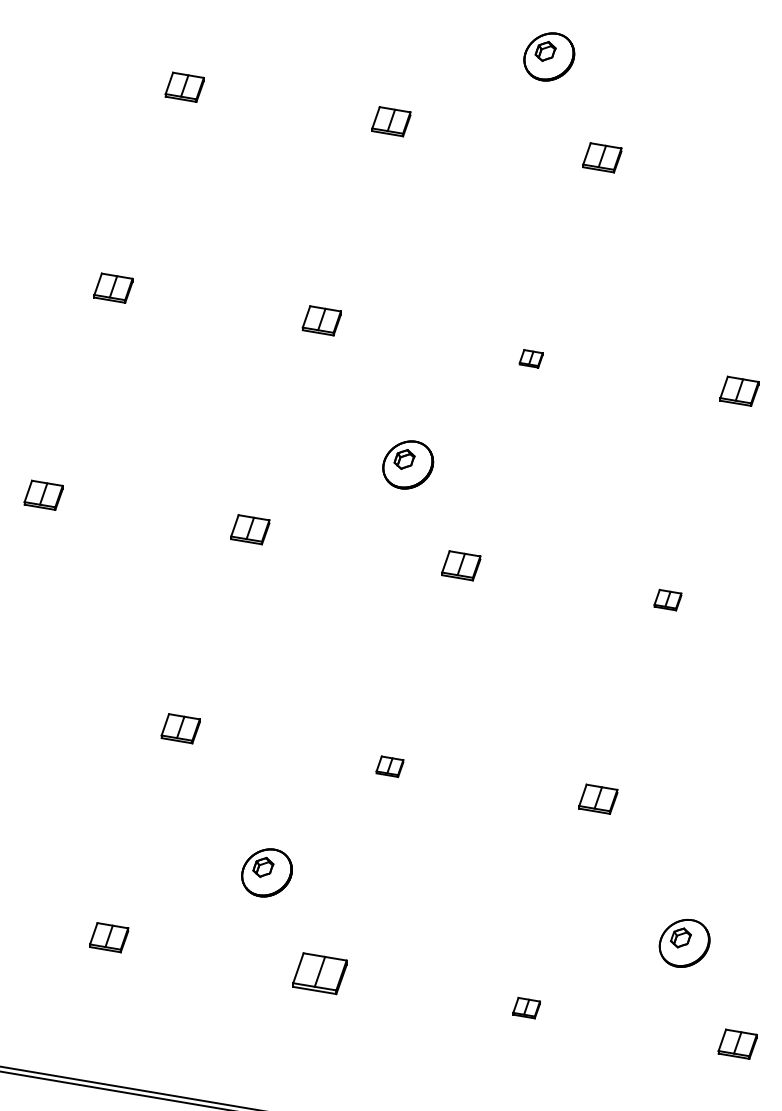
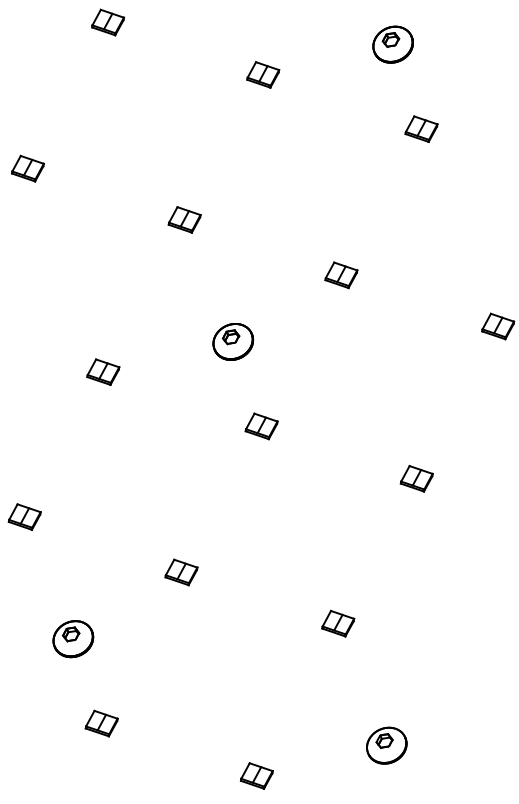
part: (531, 358) -> (341, 275), size x1.67
part: (667, 599) -> (416, 478), size x1.43
part: (389, 766) -> (181, 572), size x1.43
part: (320, 973) -> (102, 723), size x0.71
part: (526, 1007) -> (256, 775), size x1.43

